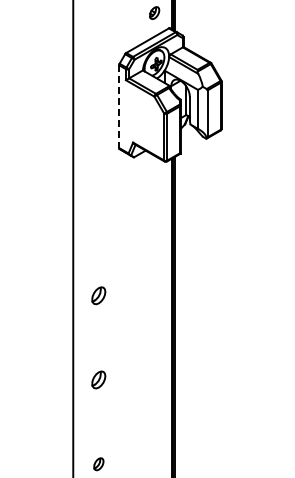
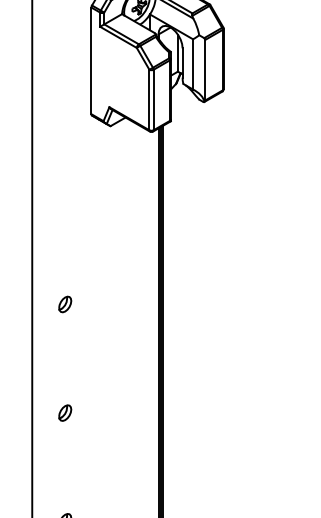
line: (119, 107) -> (91, 61), dashed -> solid
part: (98, 295) -> (64, 304), size x0.71
part: (98, 379) -> (64, 412), size x0.71

